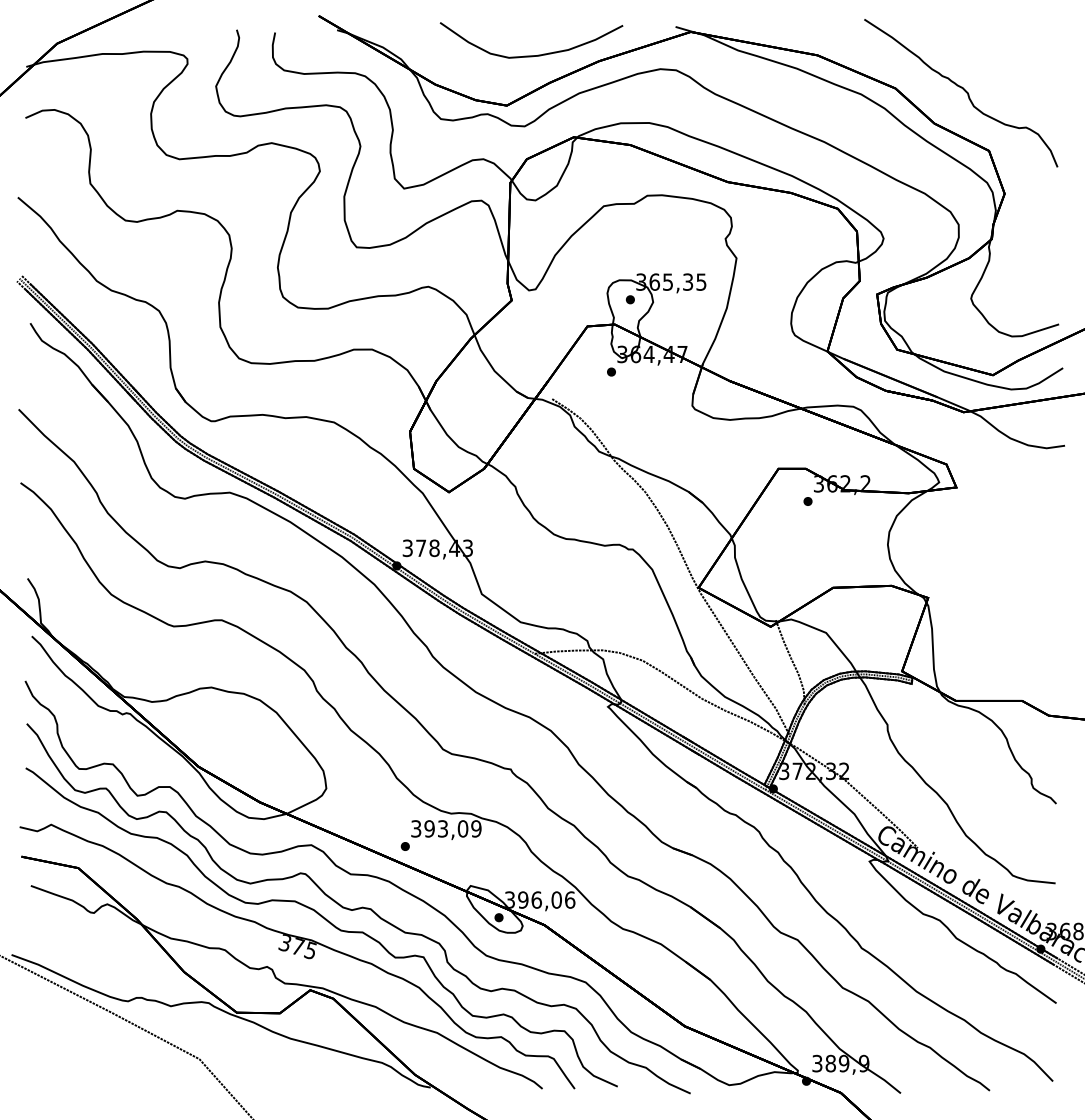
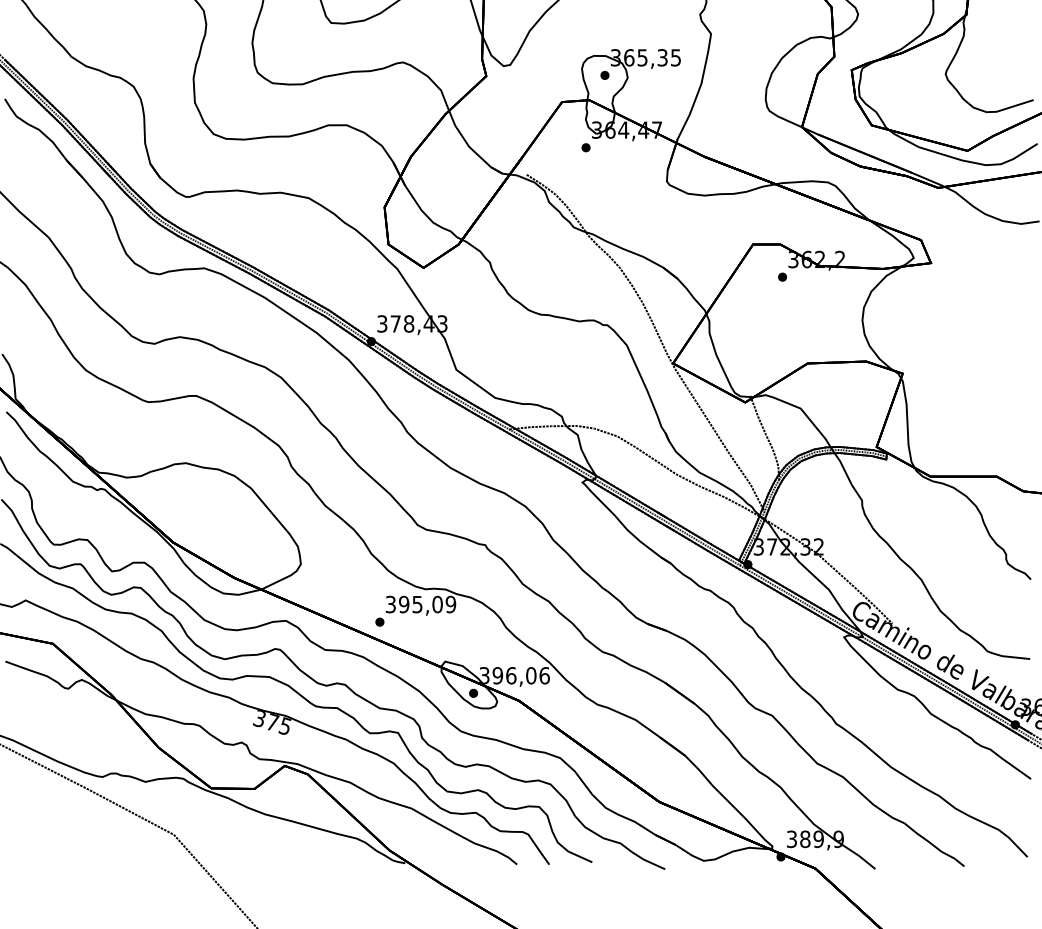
text: (442, 828) -> (417, 604), 393,09 -> 395,09

